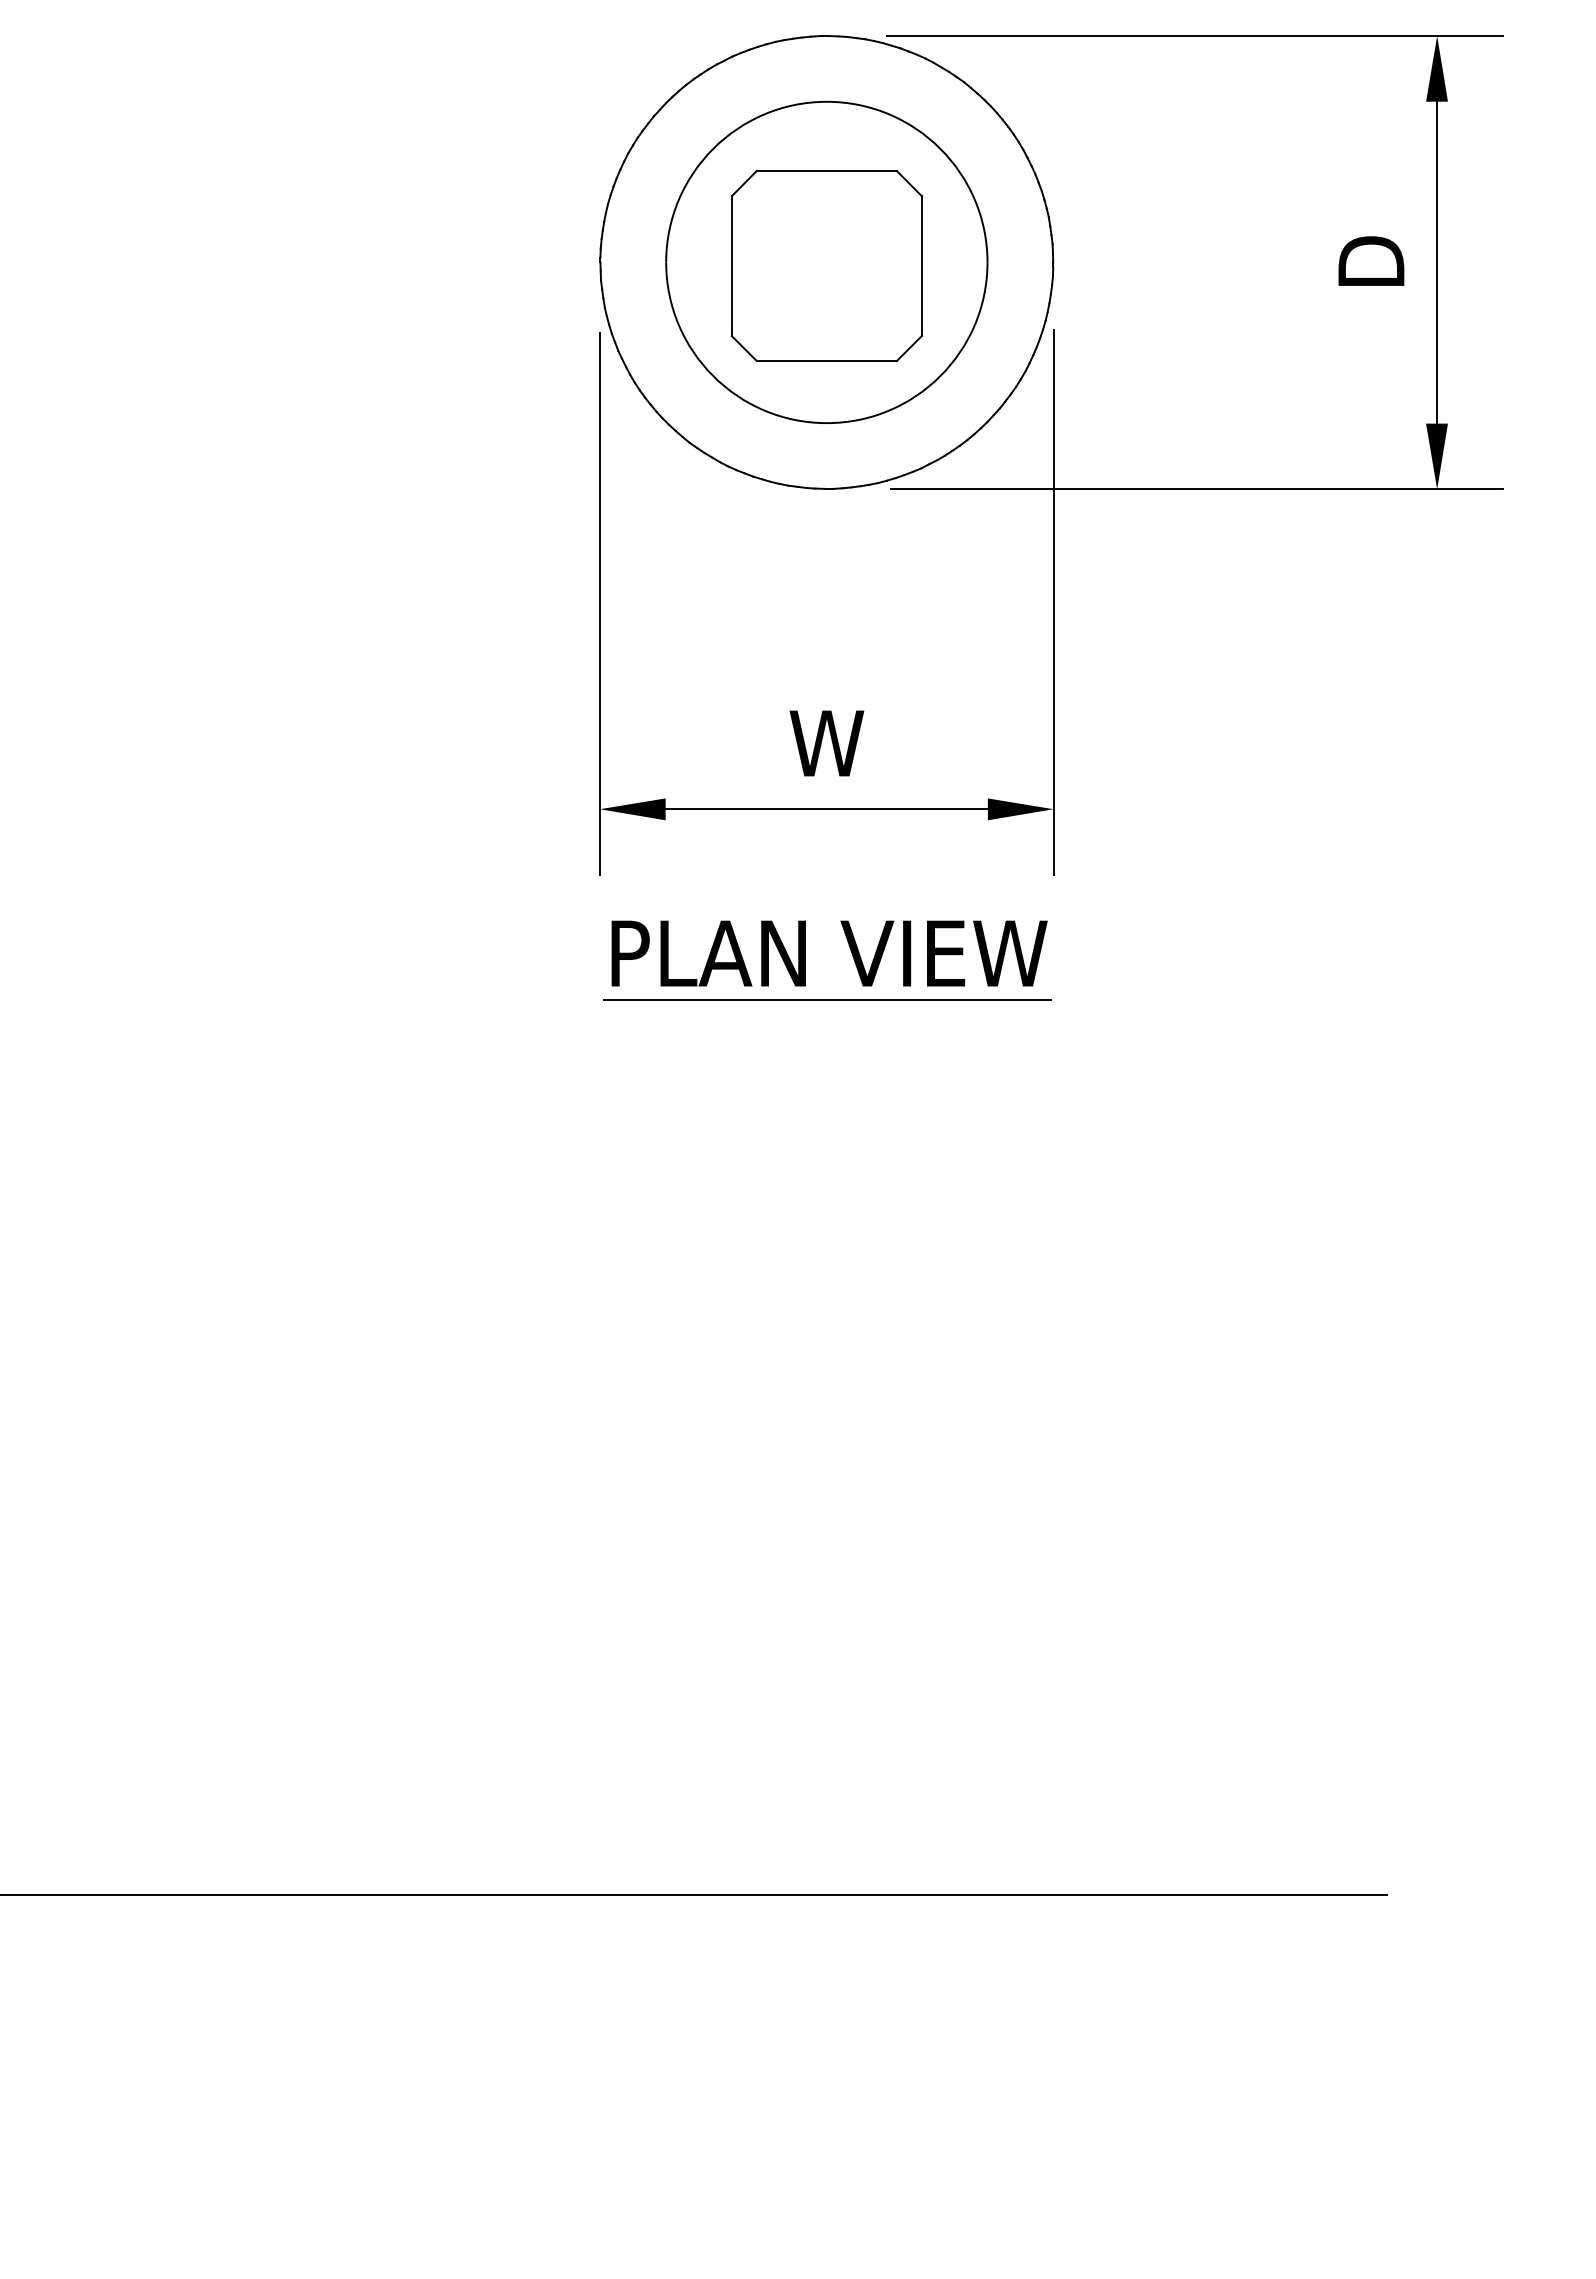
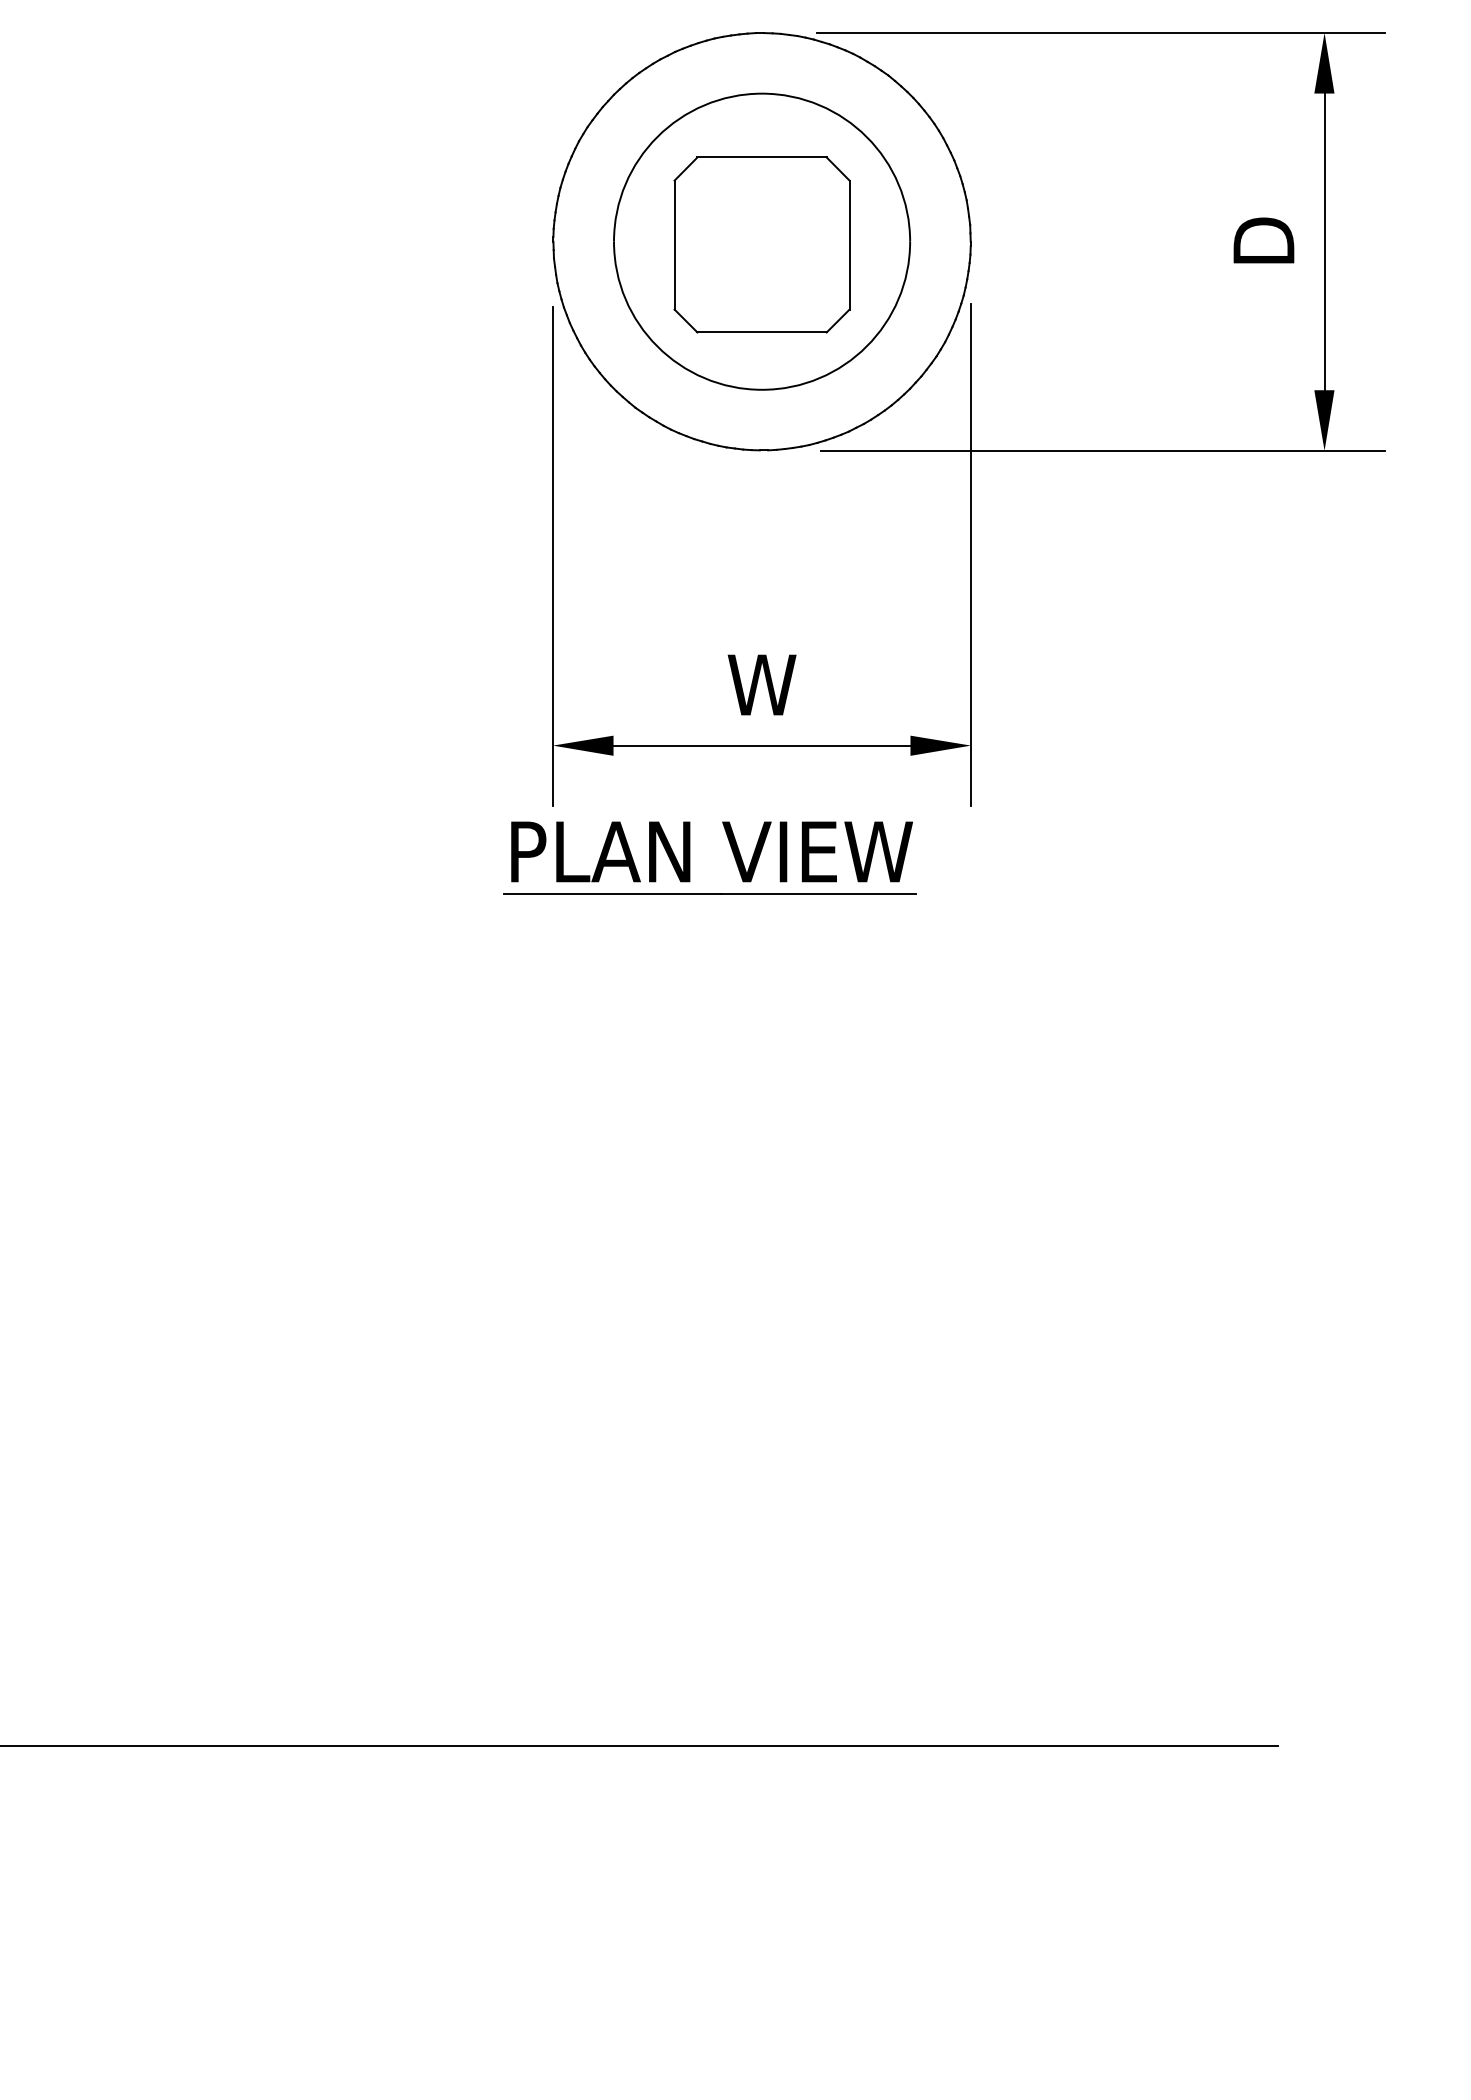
part: (805, 960) -> (689, 858), moved

